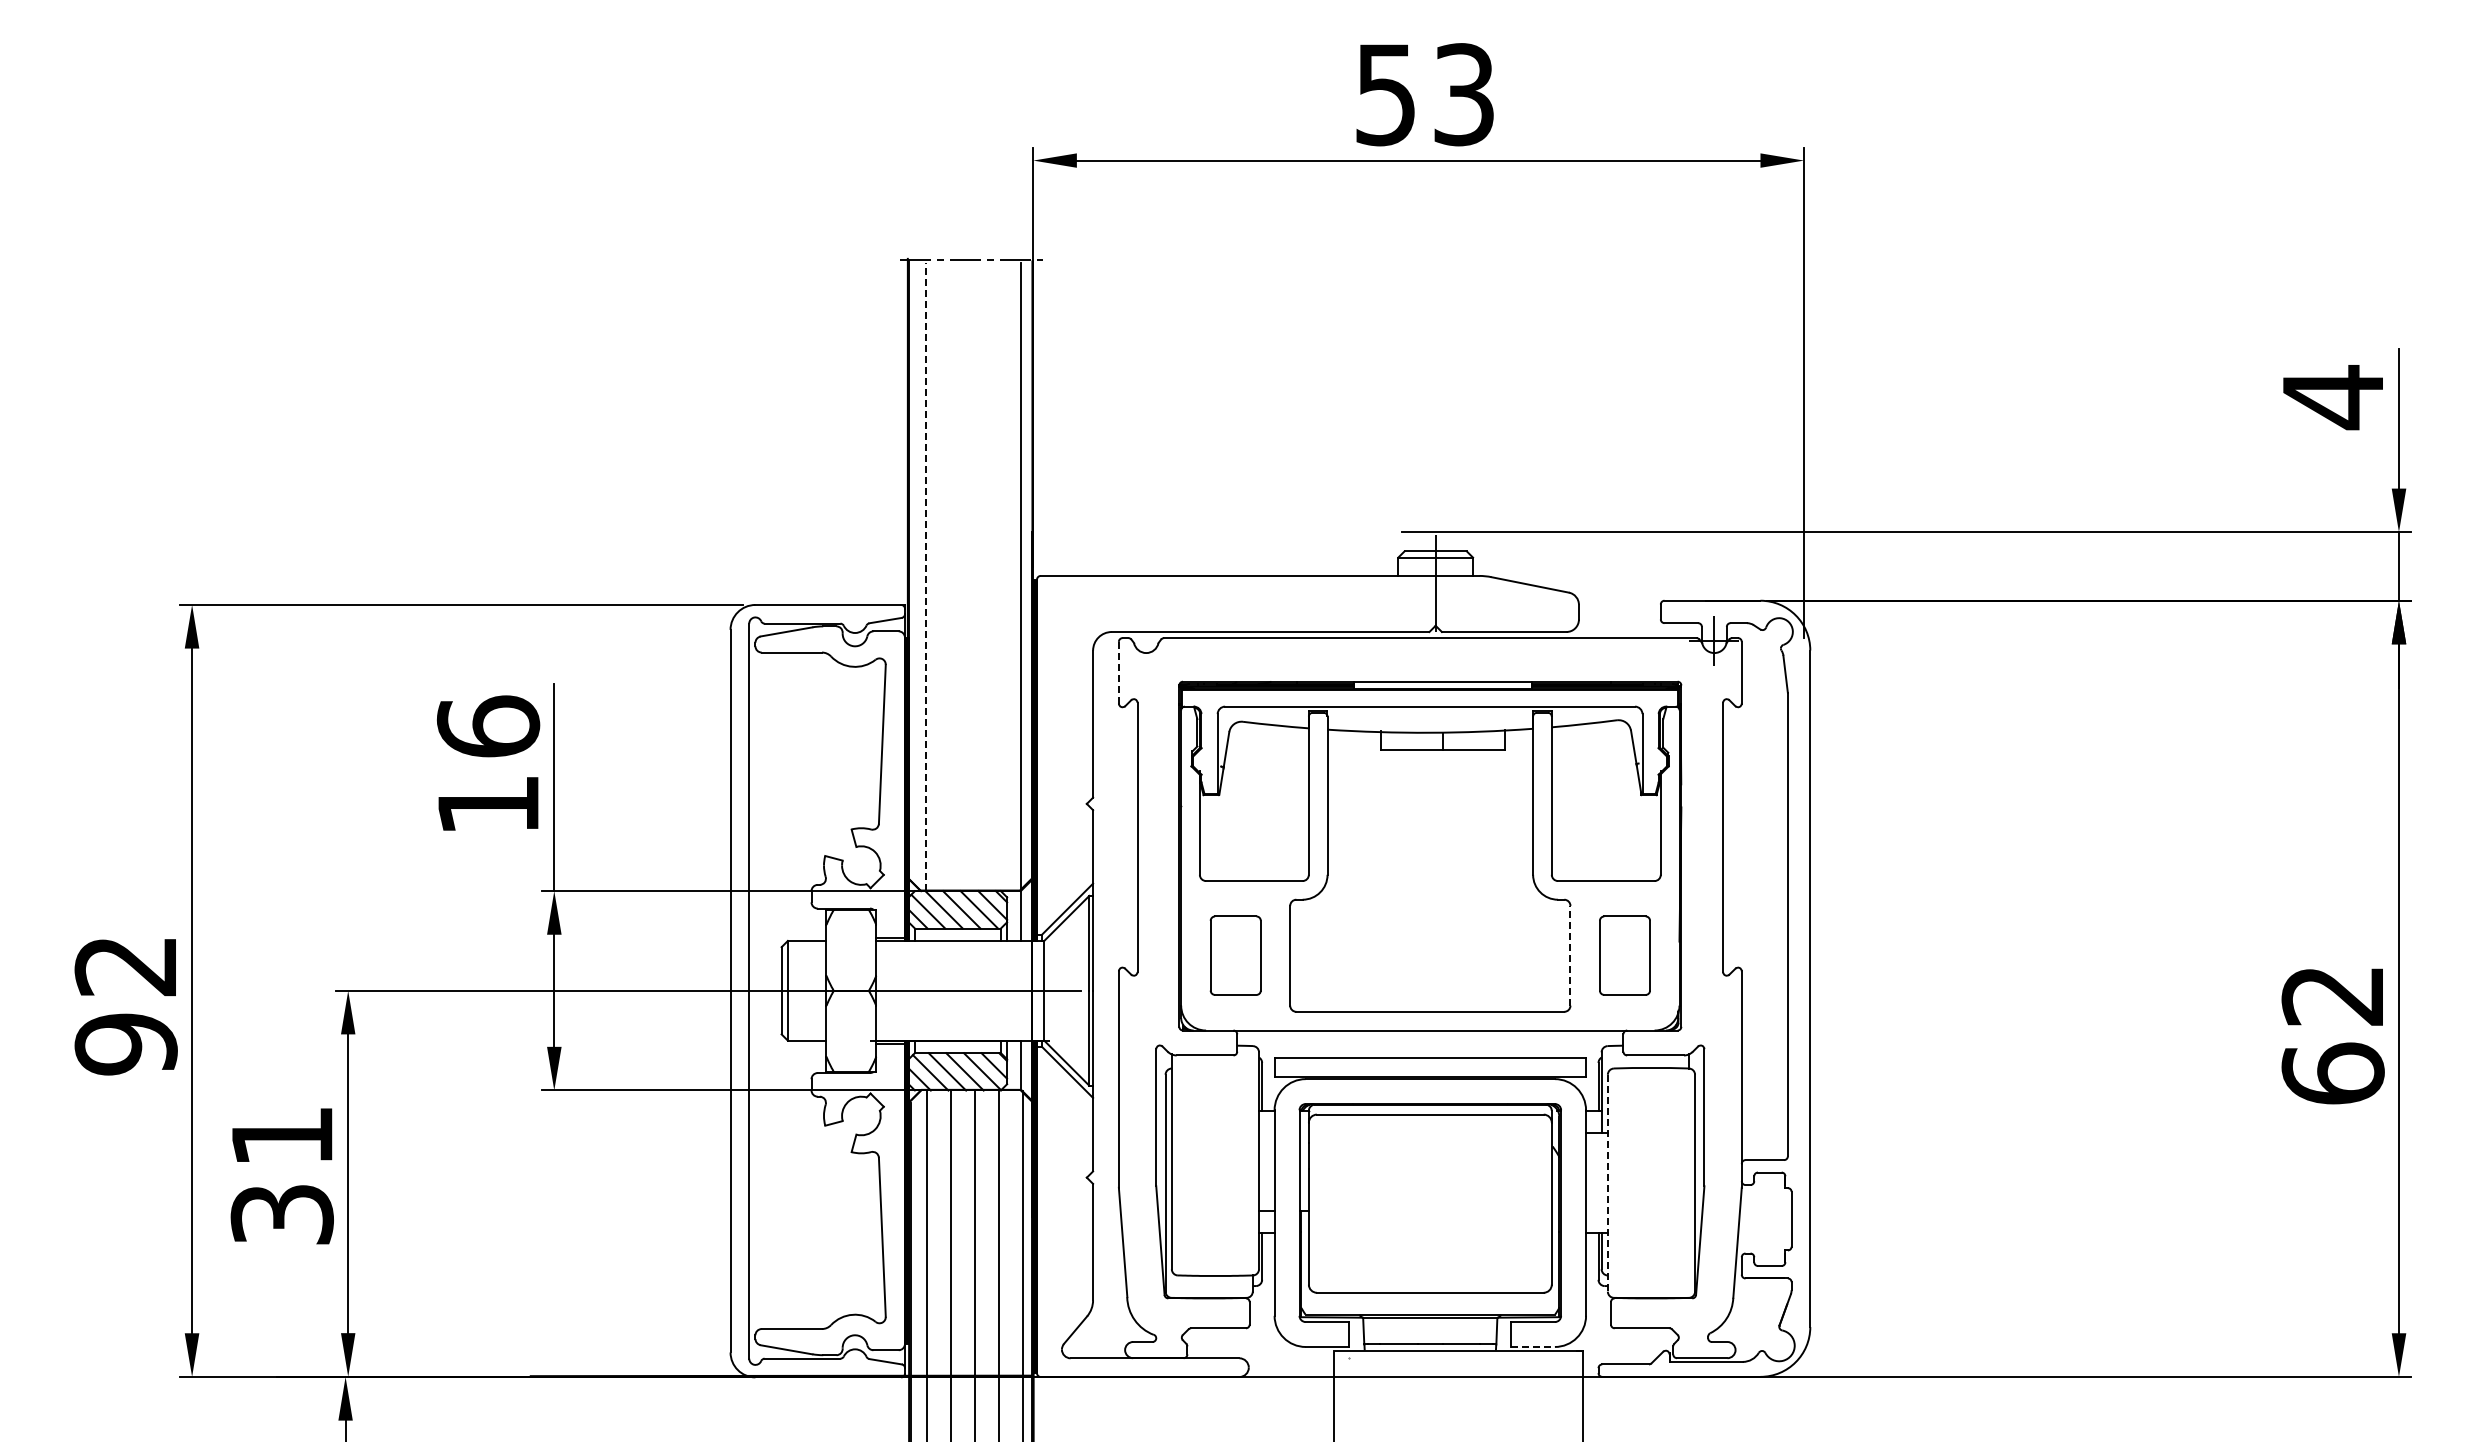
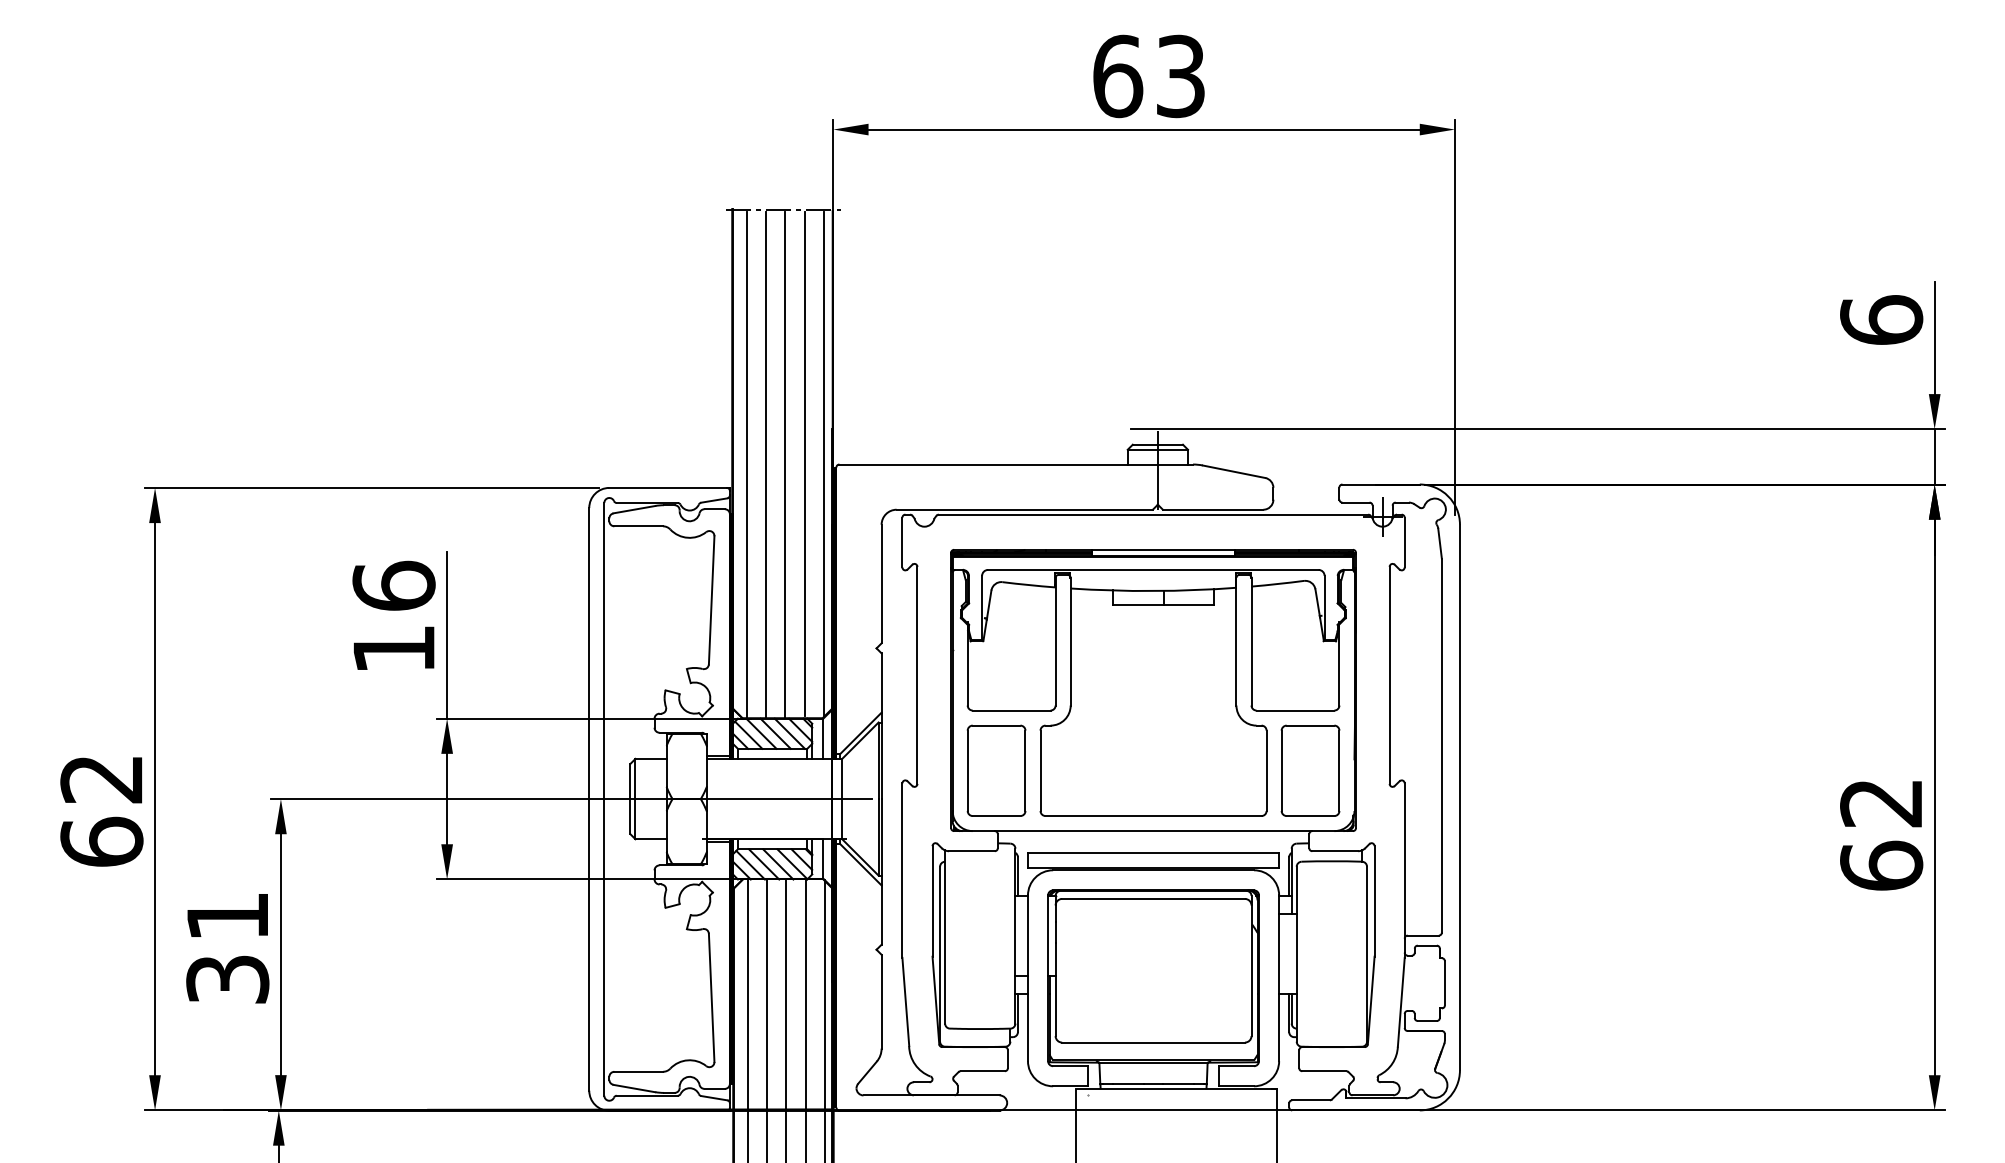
text: (1386, 94) -> (1118, 76), 53 -> 63
text: (2332, 397) -> (1881, 320), 4 -> 6
line: (997, 575) -> (804, 464), added
line: (949, 576) -> (765, 464), added
line: (973, 576) -> (785, 464), added
line: (925, 577) -> (746, 465), dashed -> solid
line: (1118, 672) -> (902, 542), dashed -> solid
part: (1235, 955) -> (996, 770), size x1.43
line: (1570, 955) -> (1266, 770), dashed -> solid
part: (1624, 955) -> (1310, 770), size x1.43
text: (125, 1043) -> (101, 841), 92 -> 62
line: (1607, 1183) -> (1296, 954), dashed -> solid
line: (1533, 1346) -> (1236, 1085), dashed -> solid

